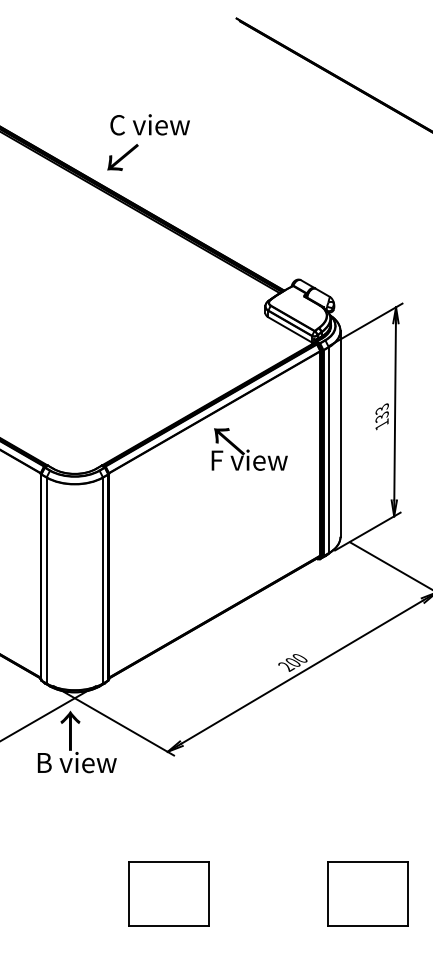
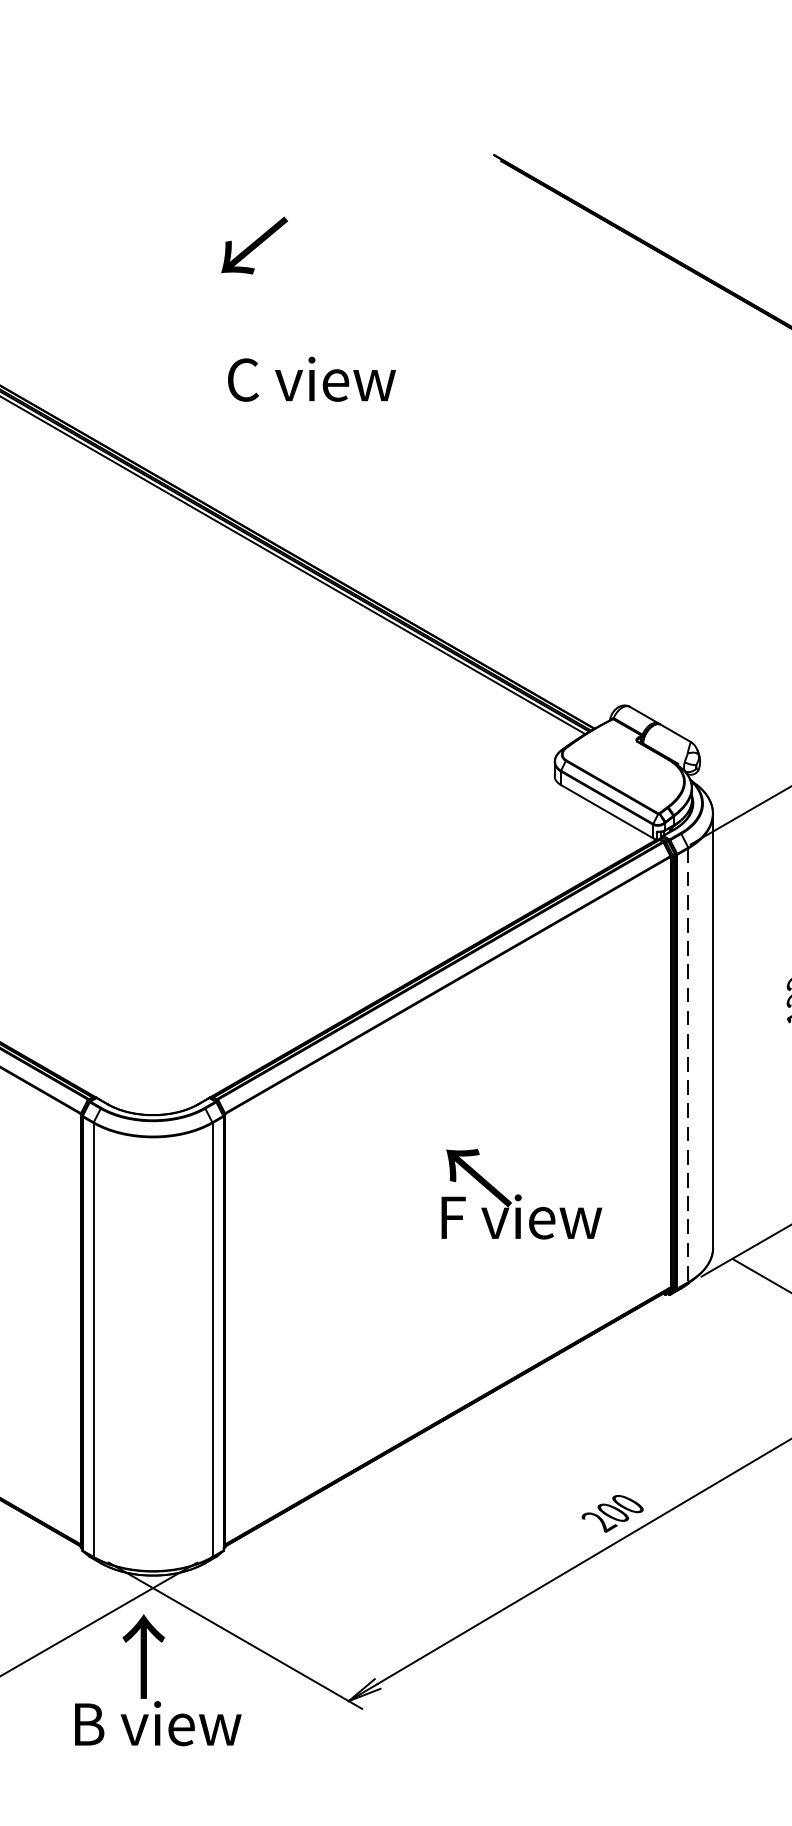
text: (122, 157) -> (253, 245), moved
text: (249, 449) -> (521, 1194), moved
line: (328, 450) -> (687, 1065), solid -> dashed

